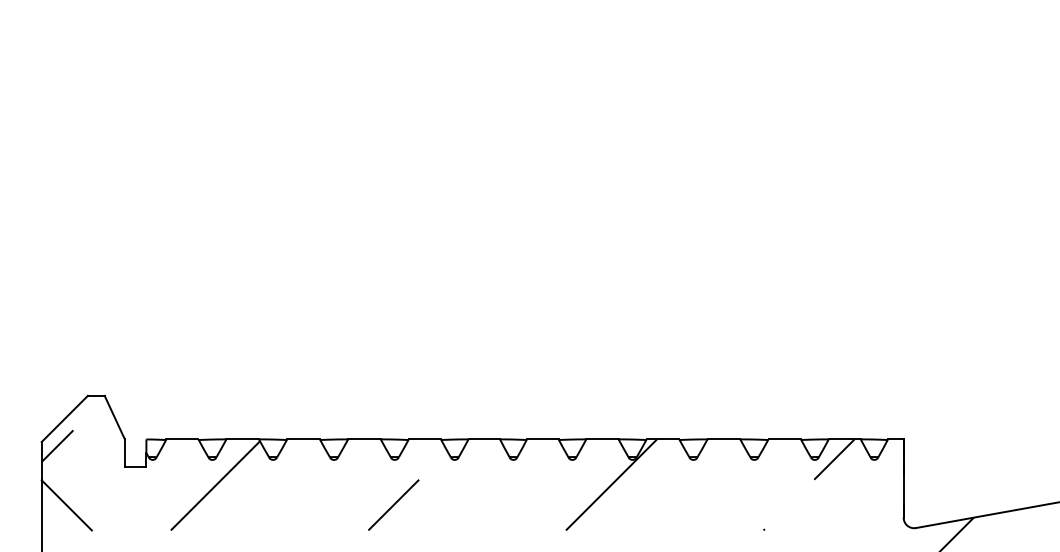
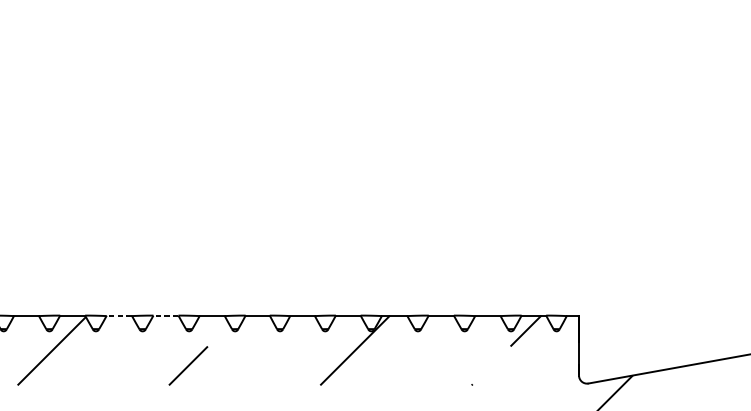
line: (303, 439) -> (119, 315), solid -> dashed
line: (363, 439) -> (165, 315), solid -> dashed

